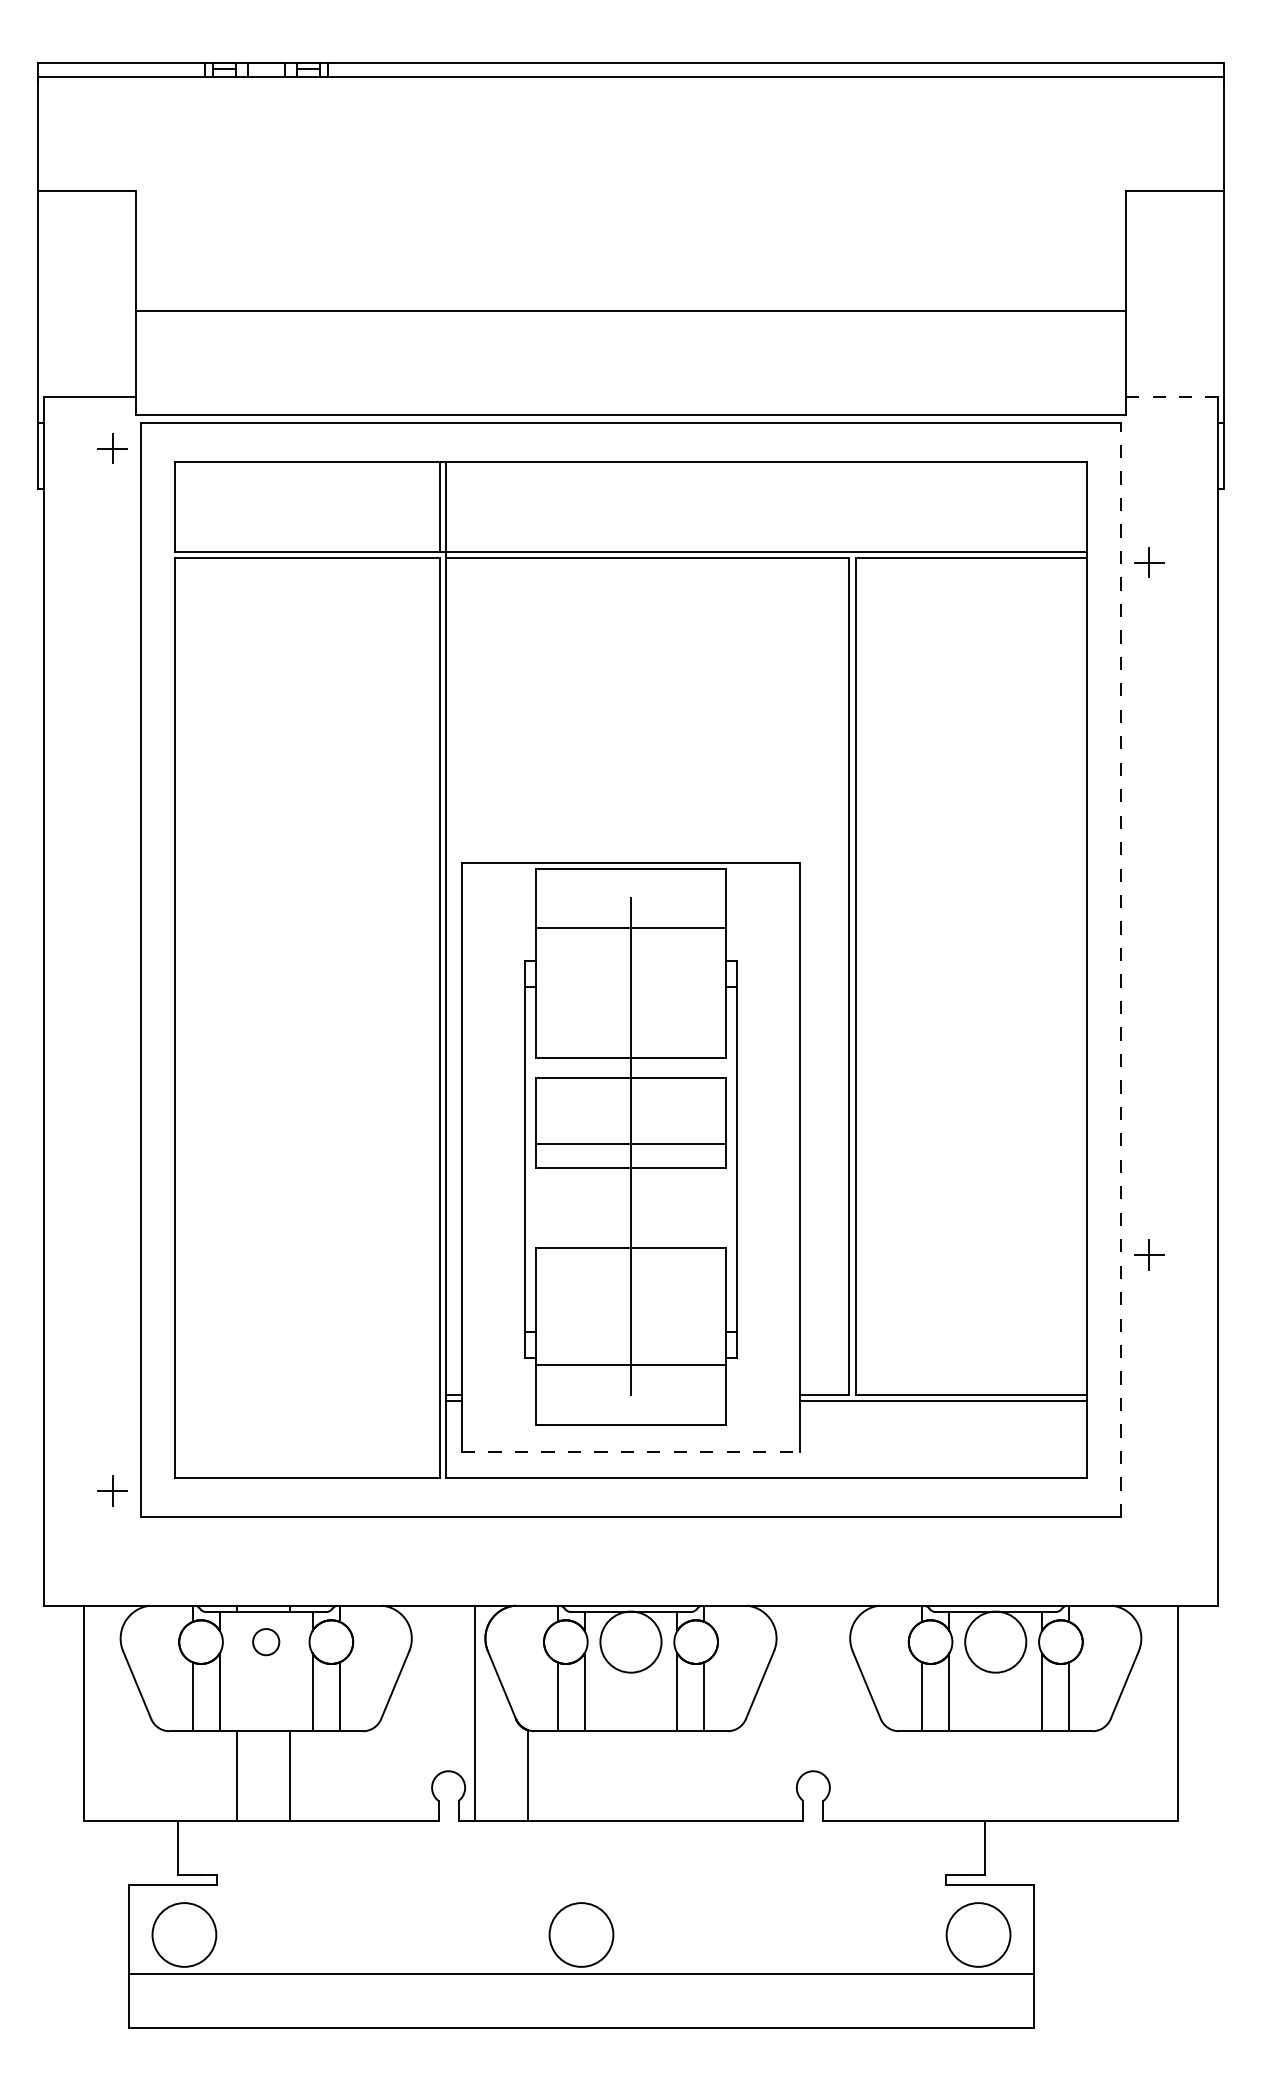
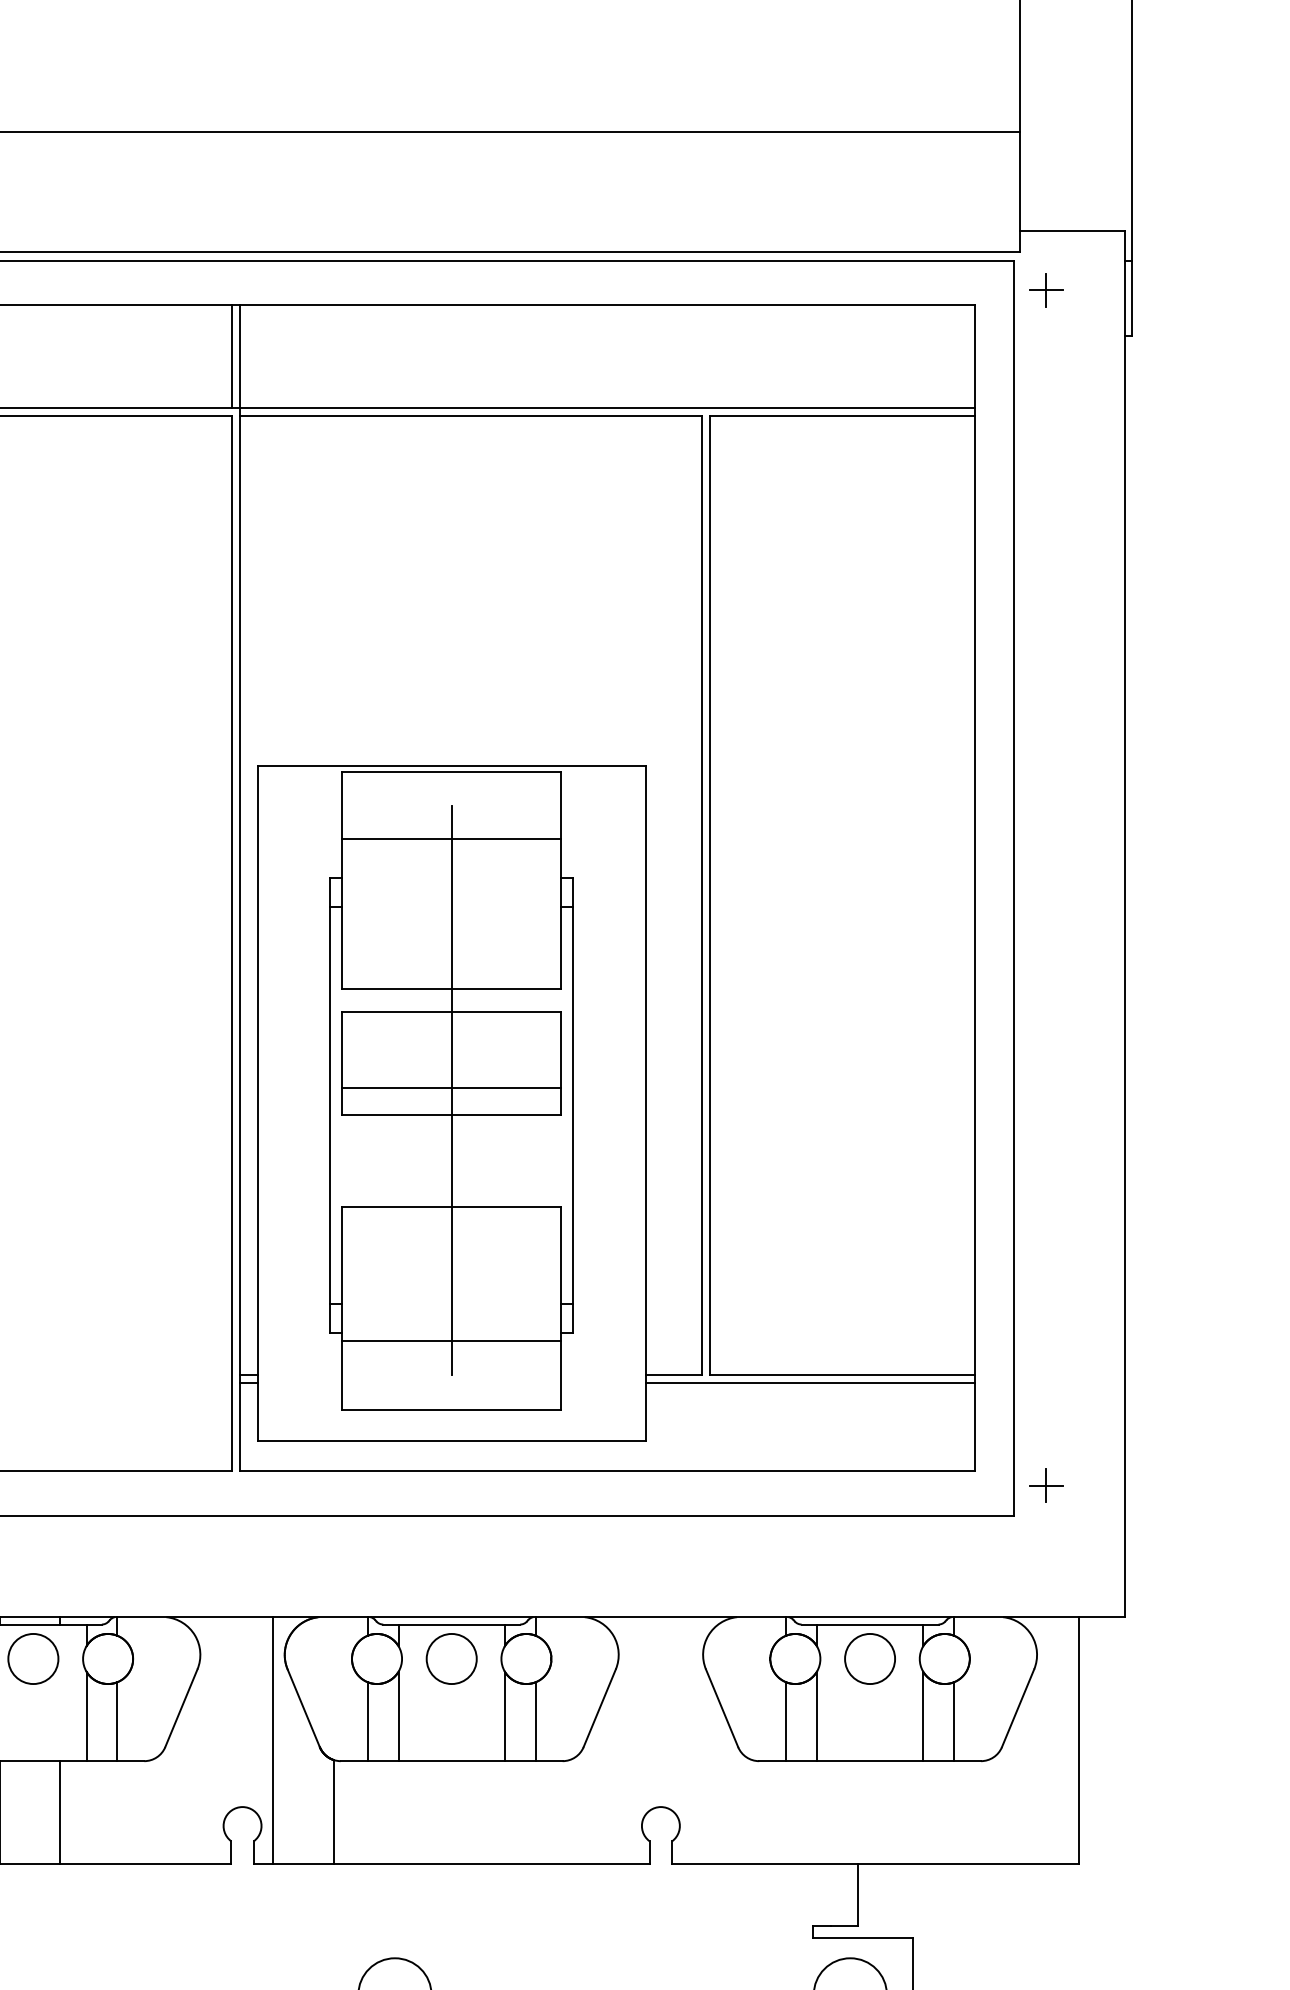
line: (1171, 396) -> (1071, 230), dashed -> solid
part: (1149, 562) -> (1046, 290), moved
line: (1120, 969) -> (1013, 887), dashed -> solid
part: (1149, 1254) -> (1046, 1485), moved
line: (631, 1451) -> (452, 1440), dashed -> solid
circle: (266, 1641) -> (33, 1658), size x1.67
circle: (630, 1641) -> (451, 1658), size x0.71
circle: (995, 1641) -> (869, 1658), size x0.71

